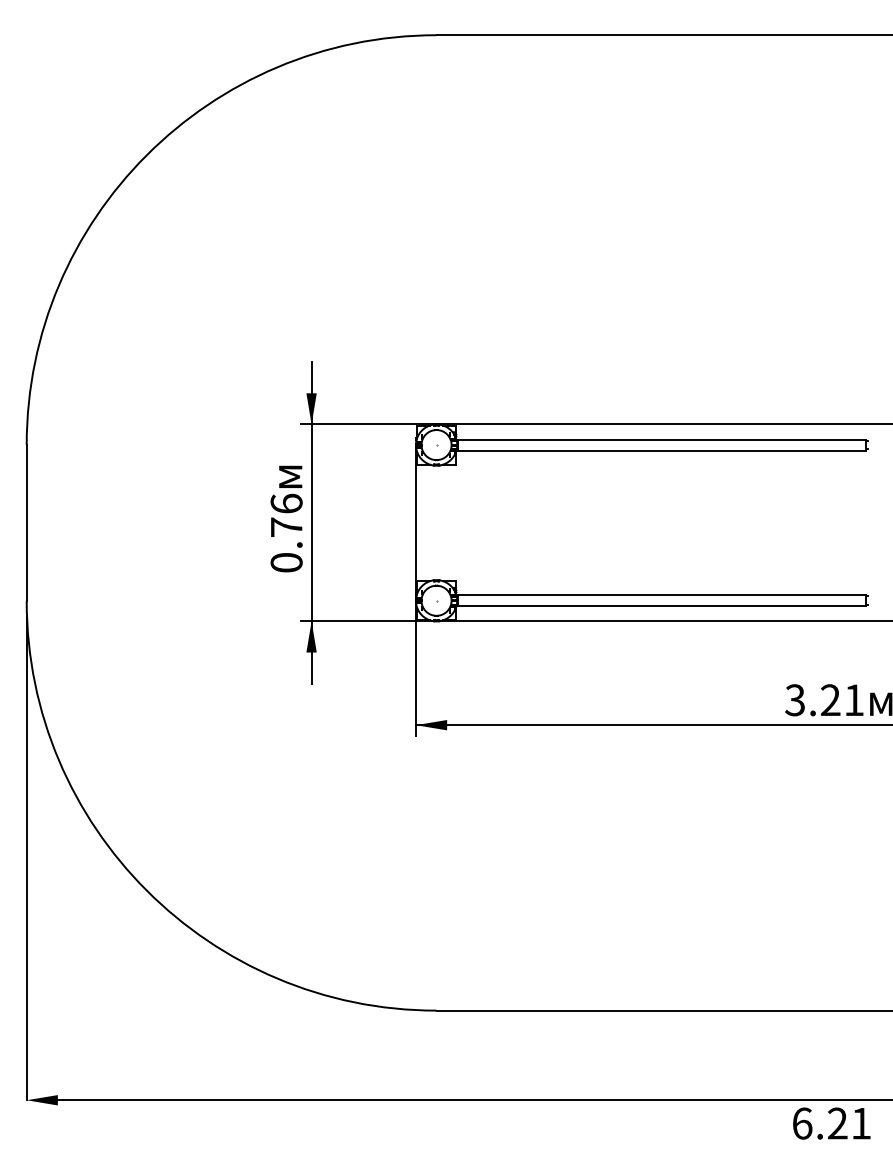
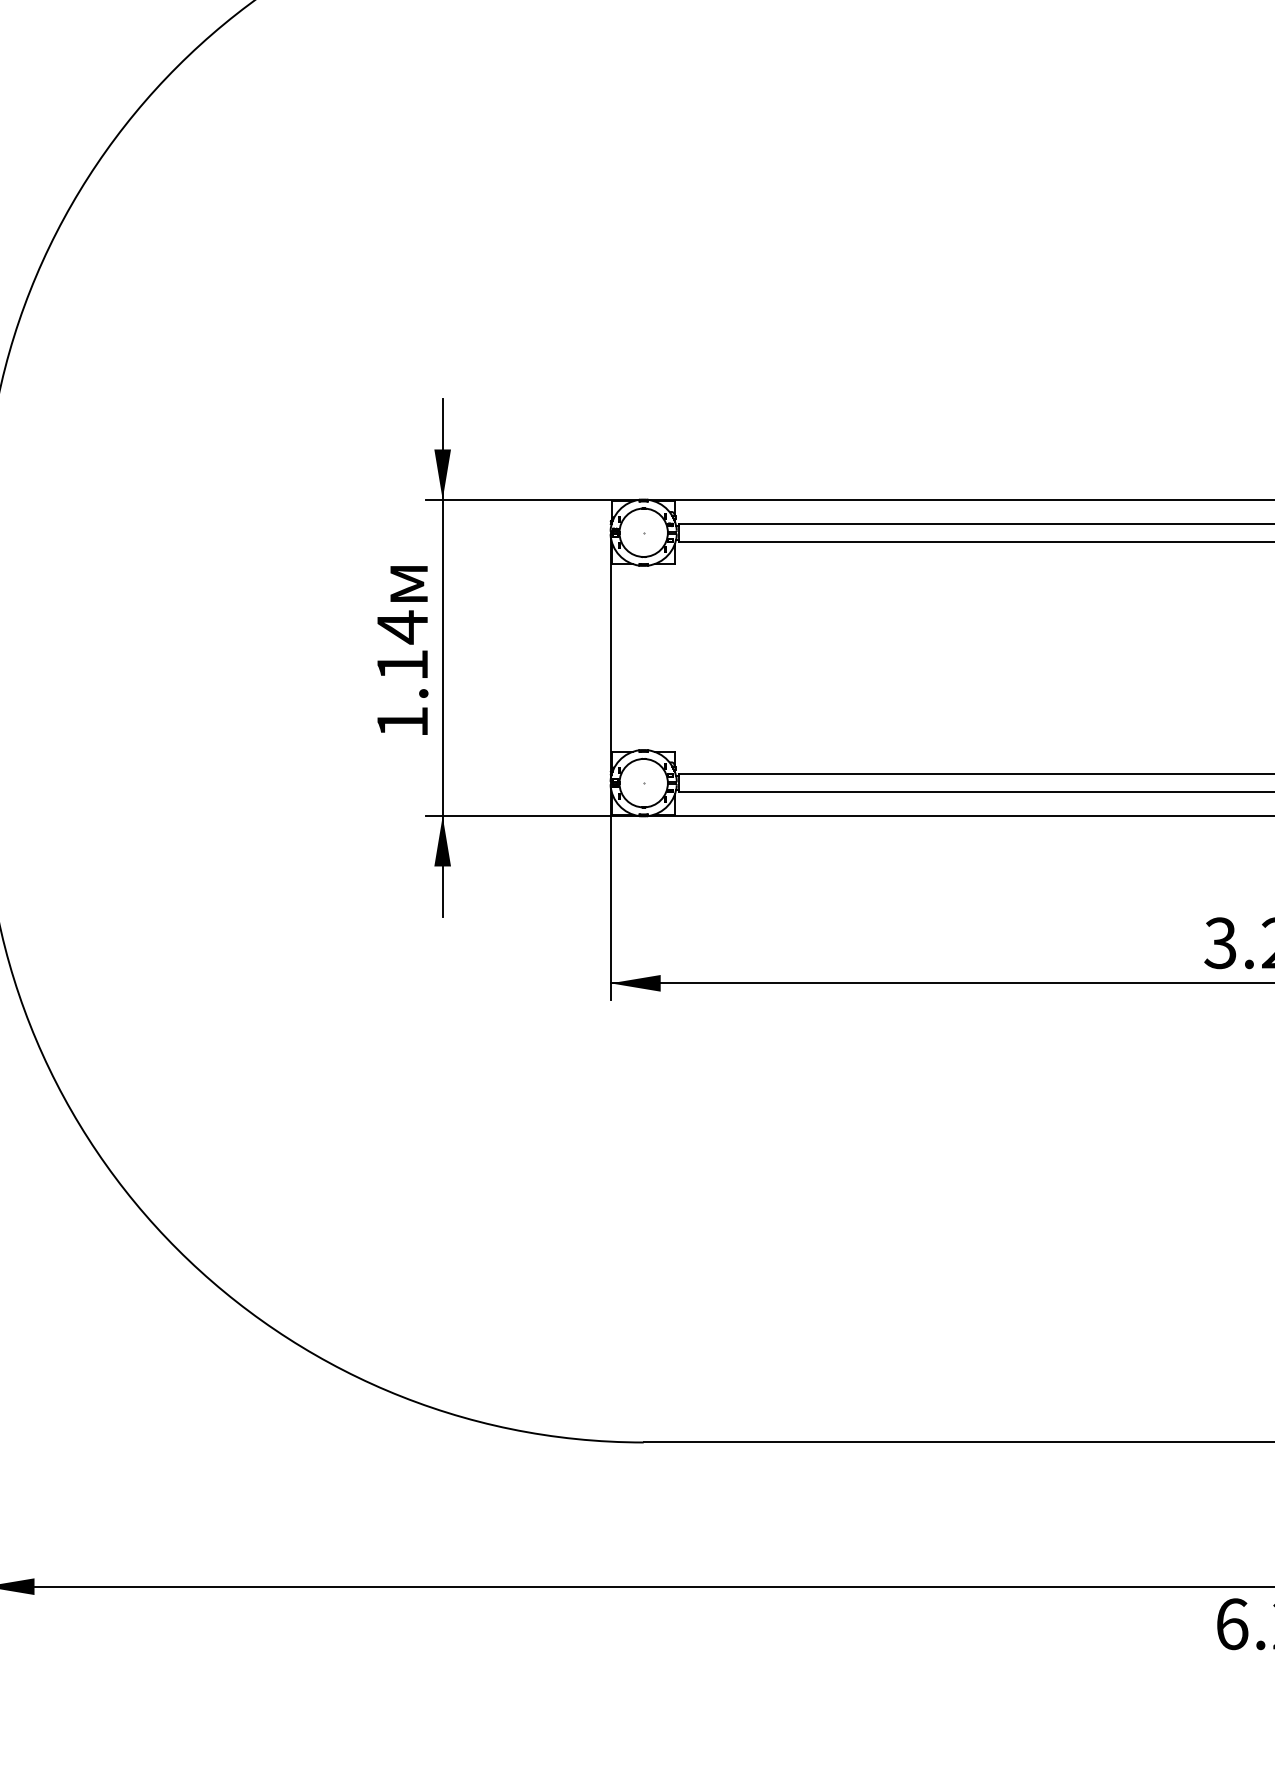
text: (286, 532) -> (402, 673), 0.76 -> 1.14

